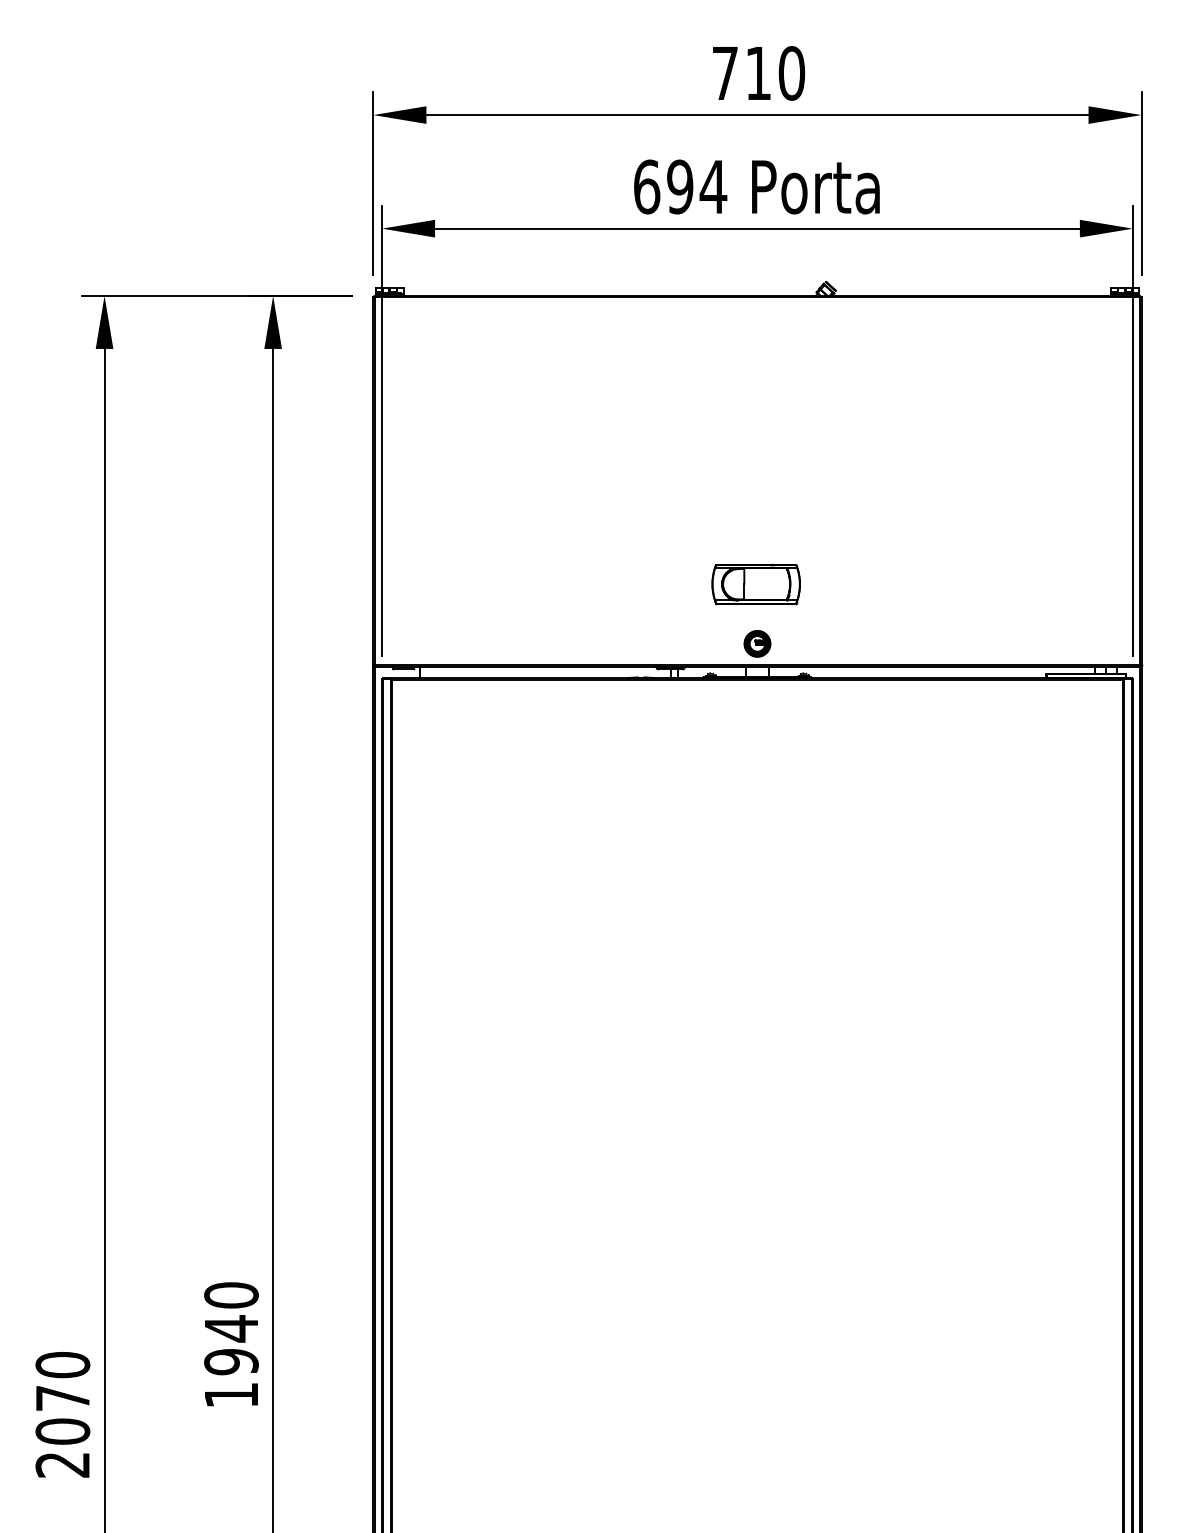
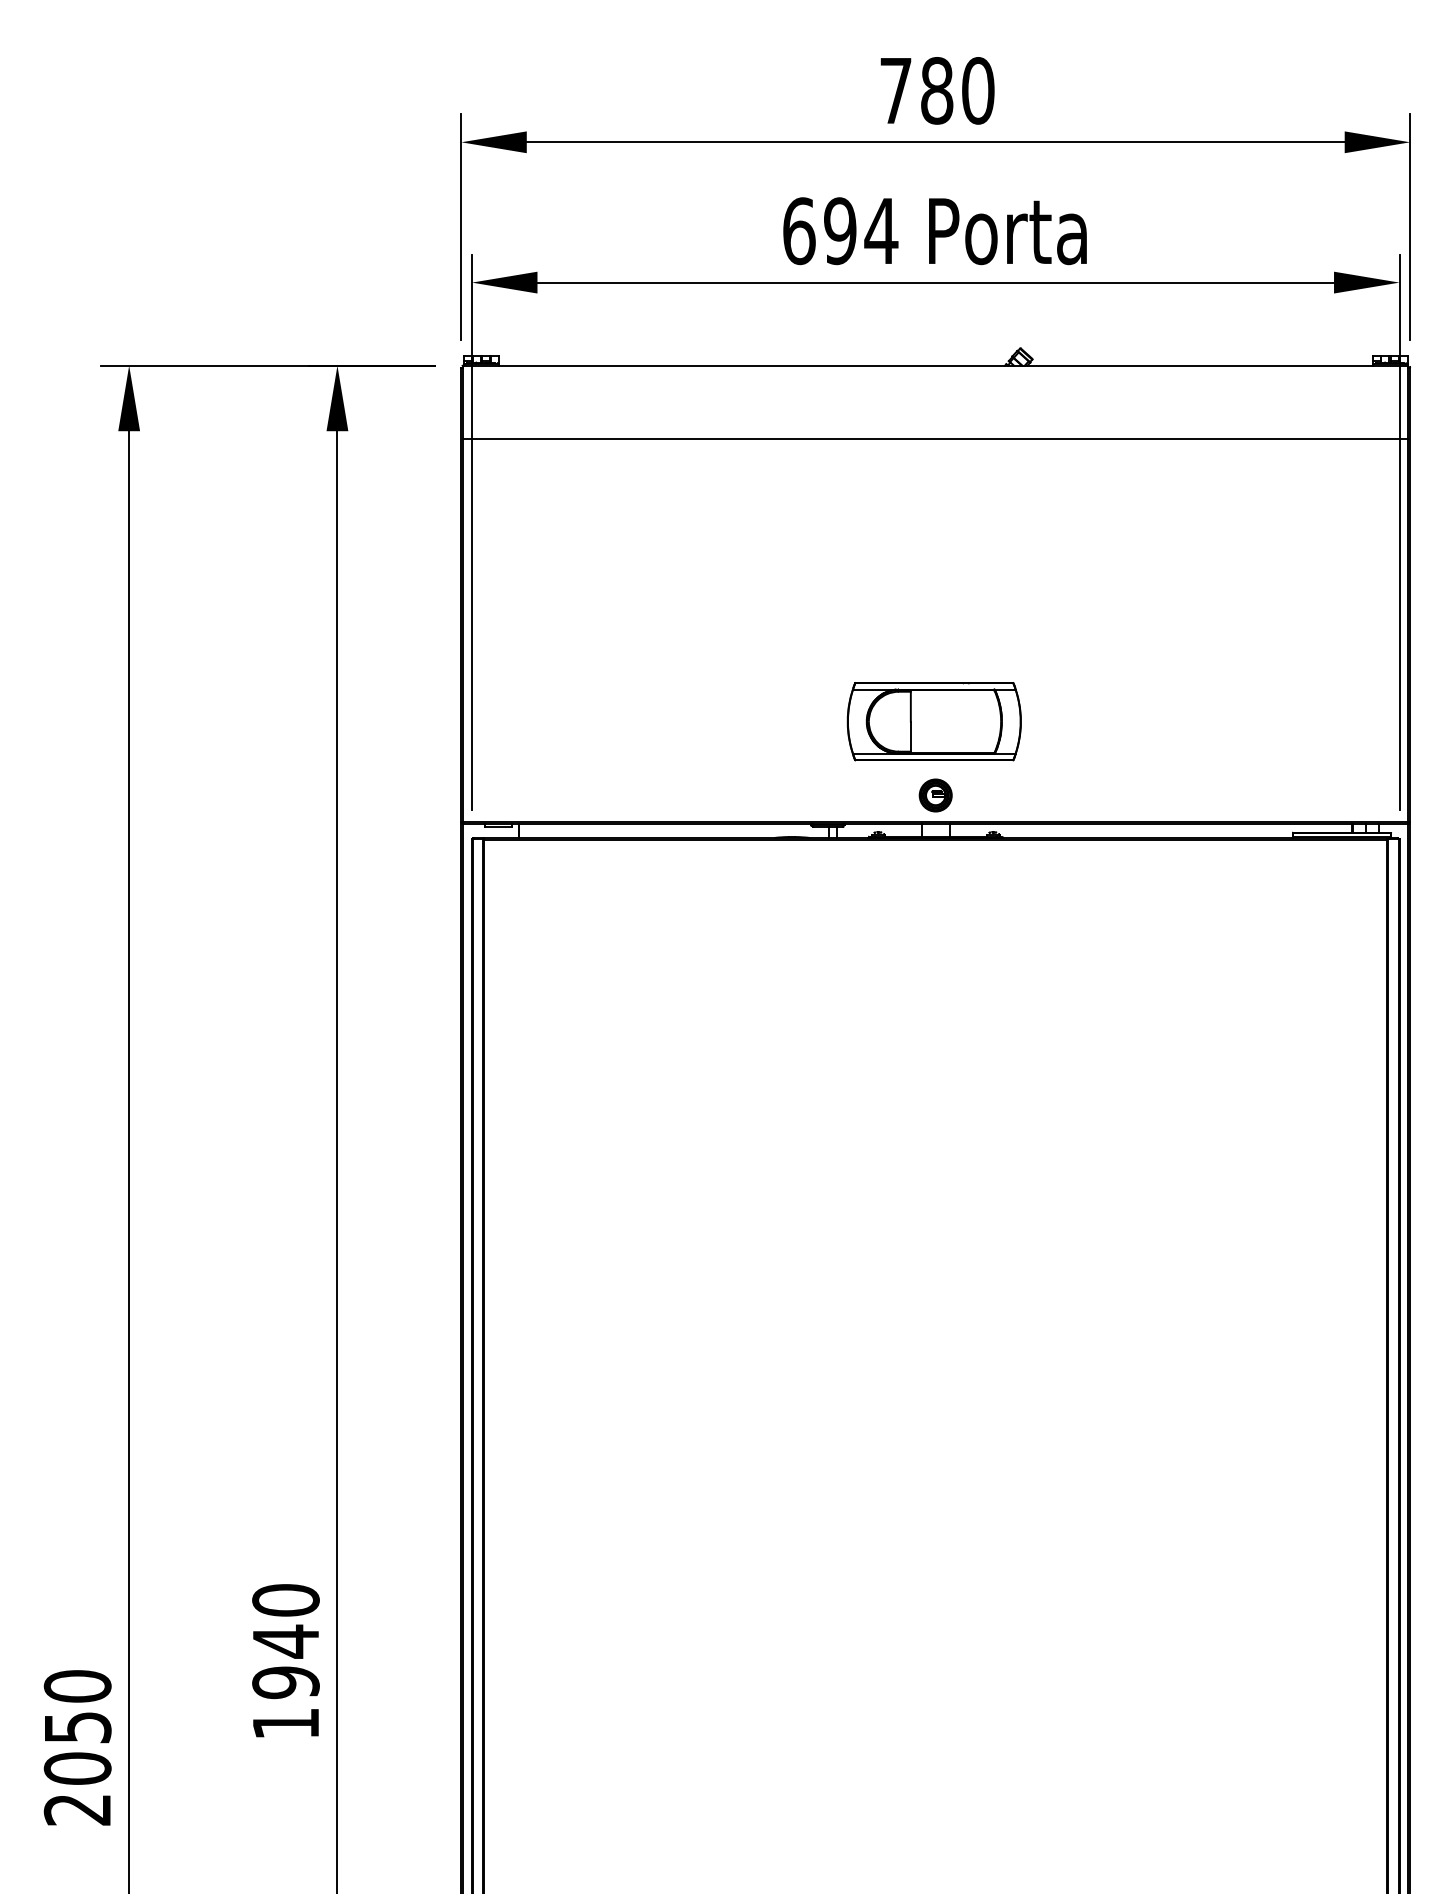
text: (758, 73) -> (937, 90), 710 -> 780
line: (757, 297) -> (935, 439), moved
part: (755, 584) -> (933, 722), size x1.6
text: (63, 1398) -> (78, 1727), 2070 -> 2050

